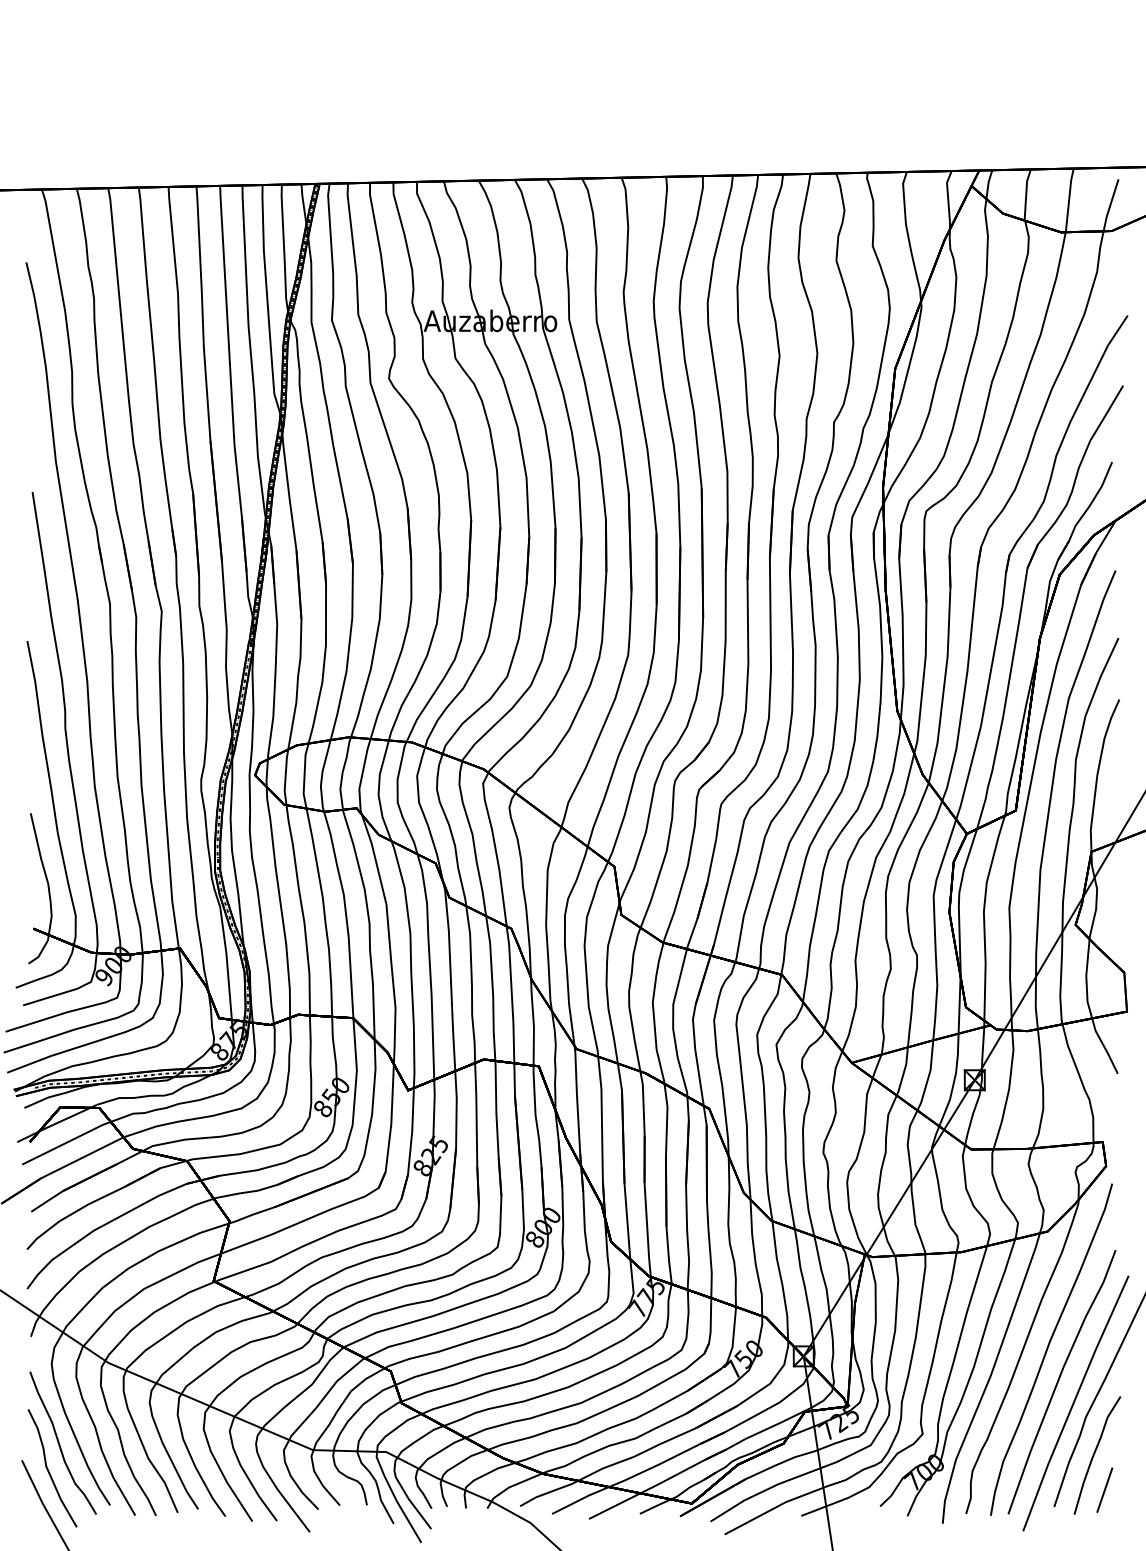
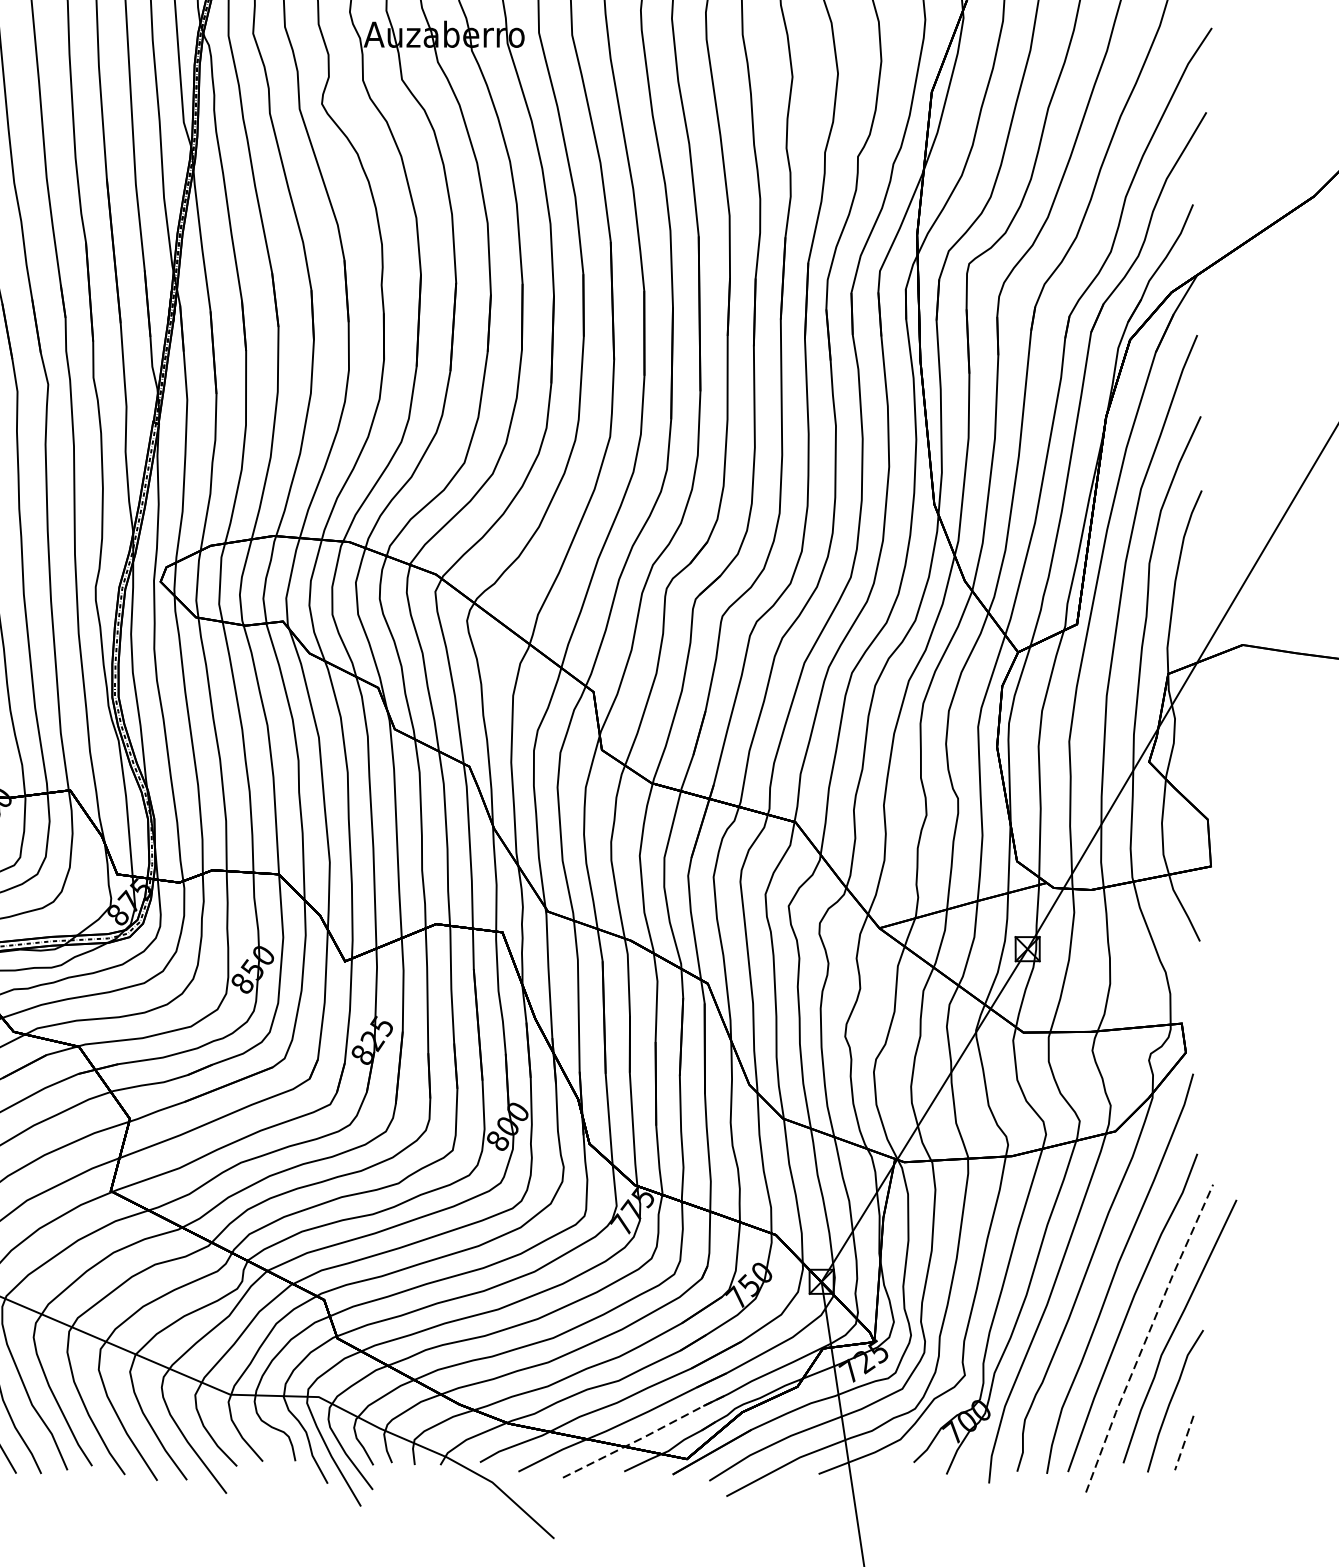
line: (1074, 1402) -> (1147, 1337), solid -> dashed
line: (658, 1484) -> (646, 1436), solid -> dashed
line: (1104, 1490) -> (1183, 1443), solid -> dashed

